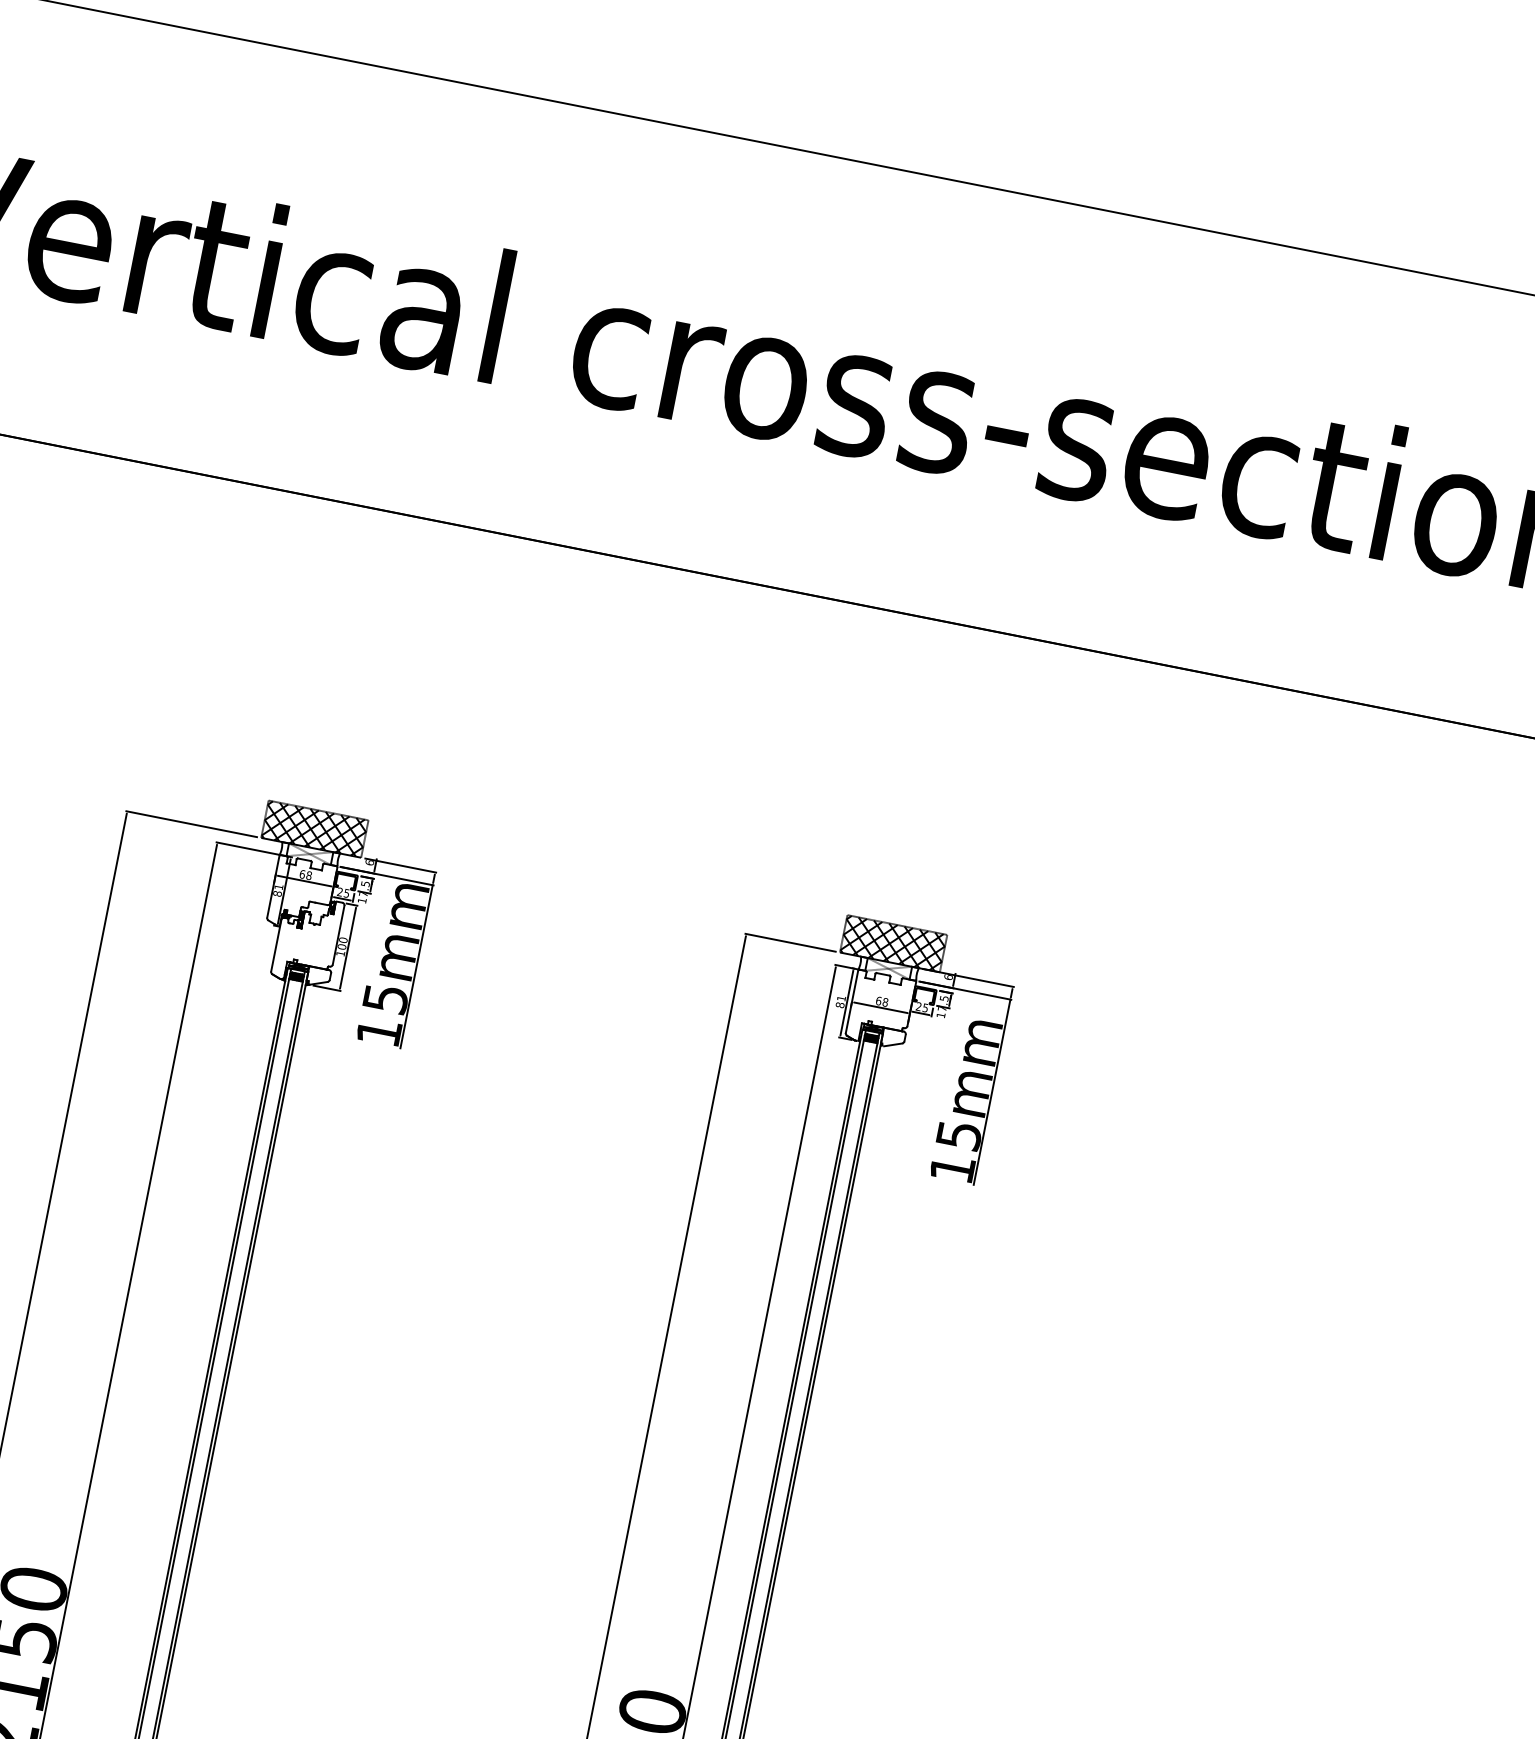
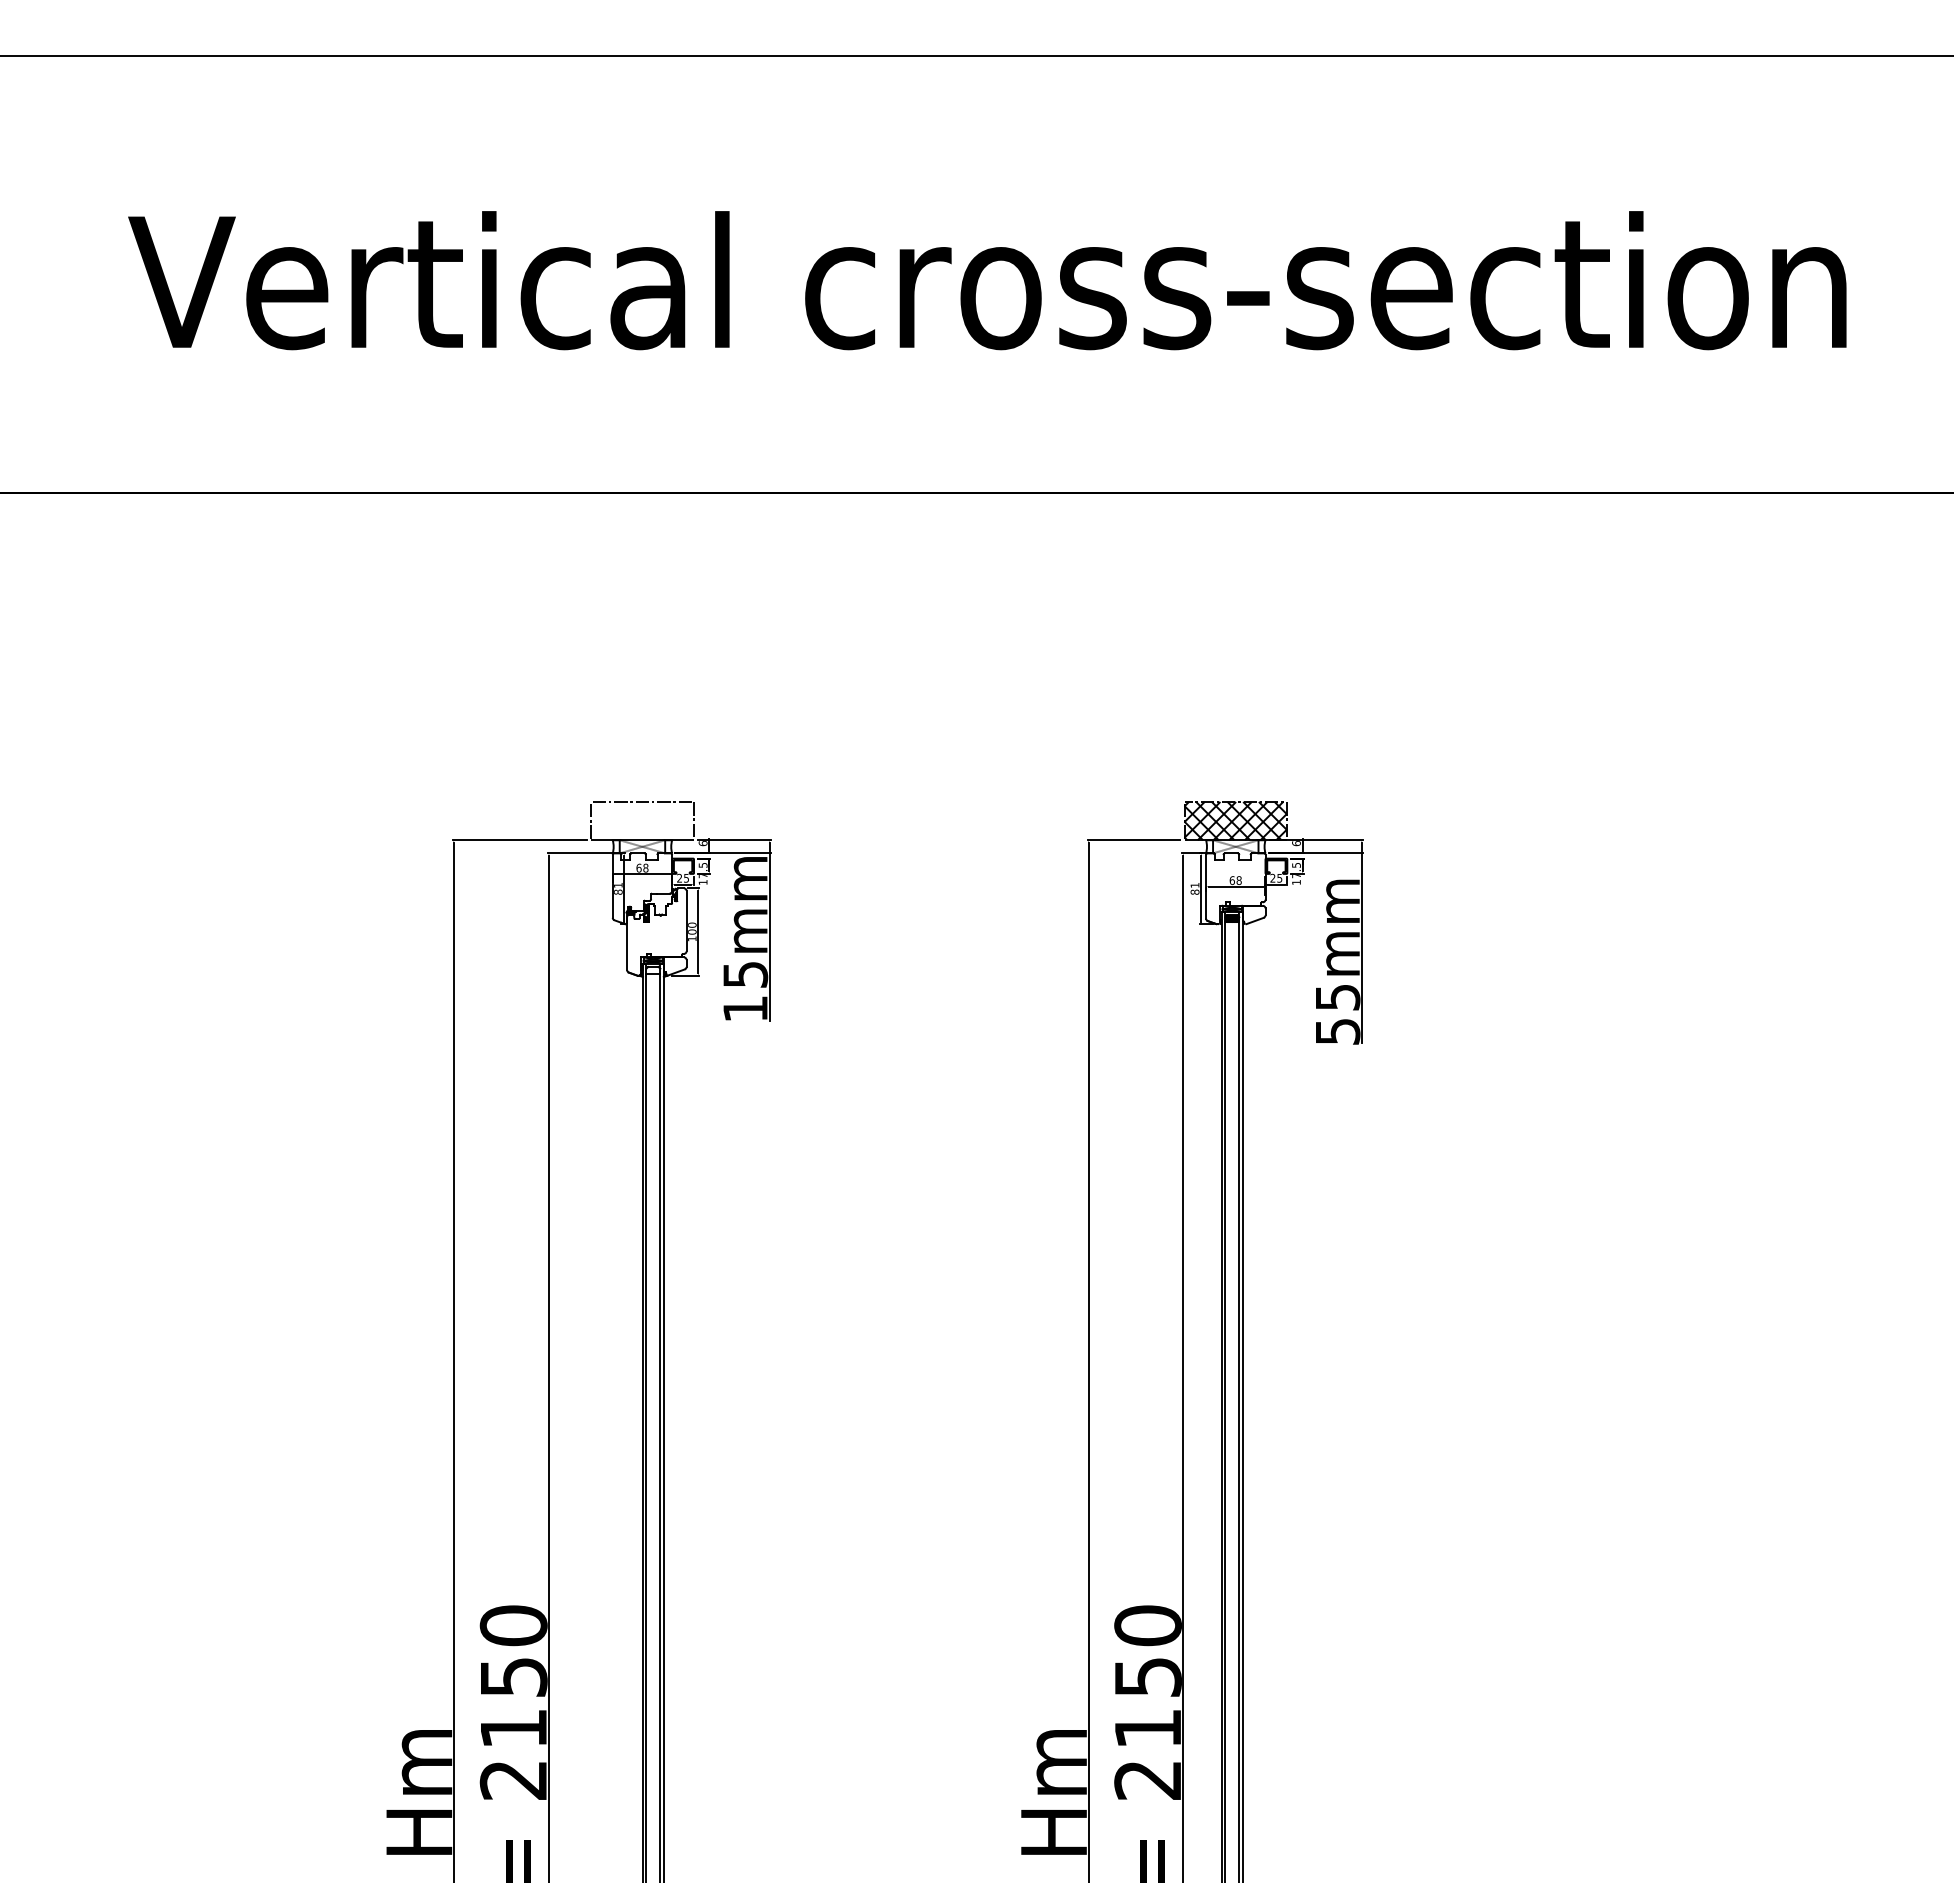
hatch: (315, 828) -> (642, 820), removed
hatch: (296, 976) -> (653, 970), removed
text: (953, 1168) -> (1338, 1031), 15mm -> 55mm

